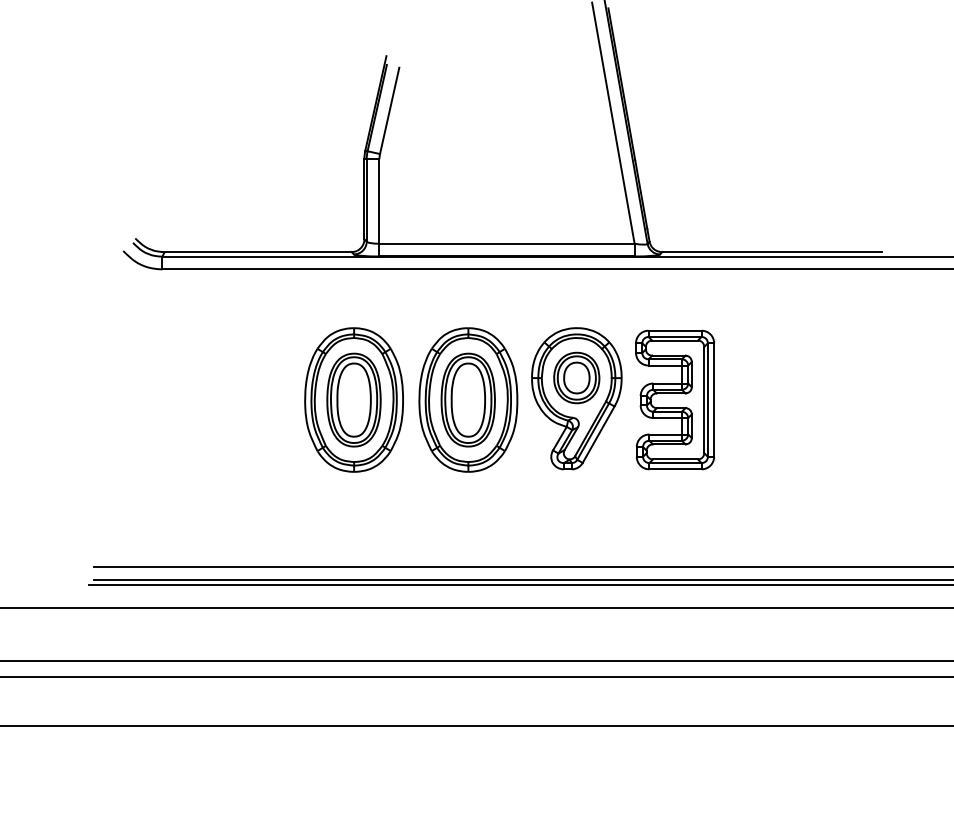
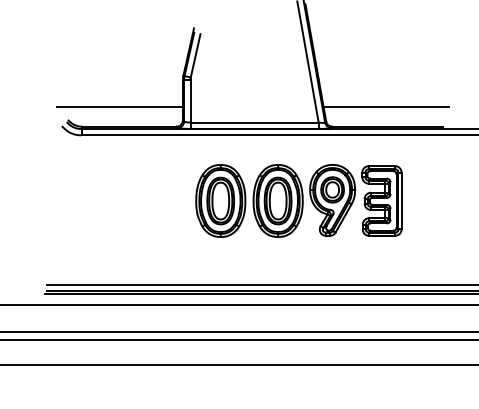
line: (238, 211) -> (119, 106), added
line: (769, 211) -> (386, 106), added
part: (508, 399) -> (298, 200), moved

